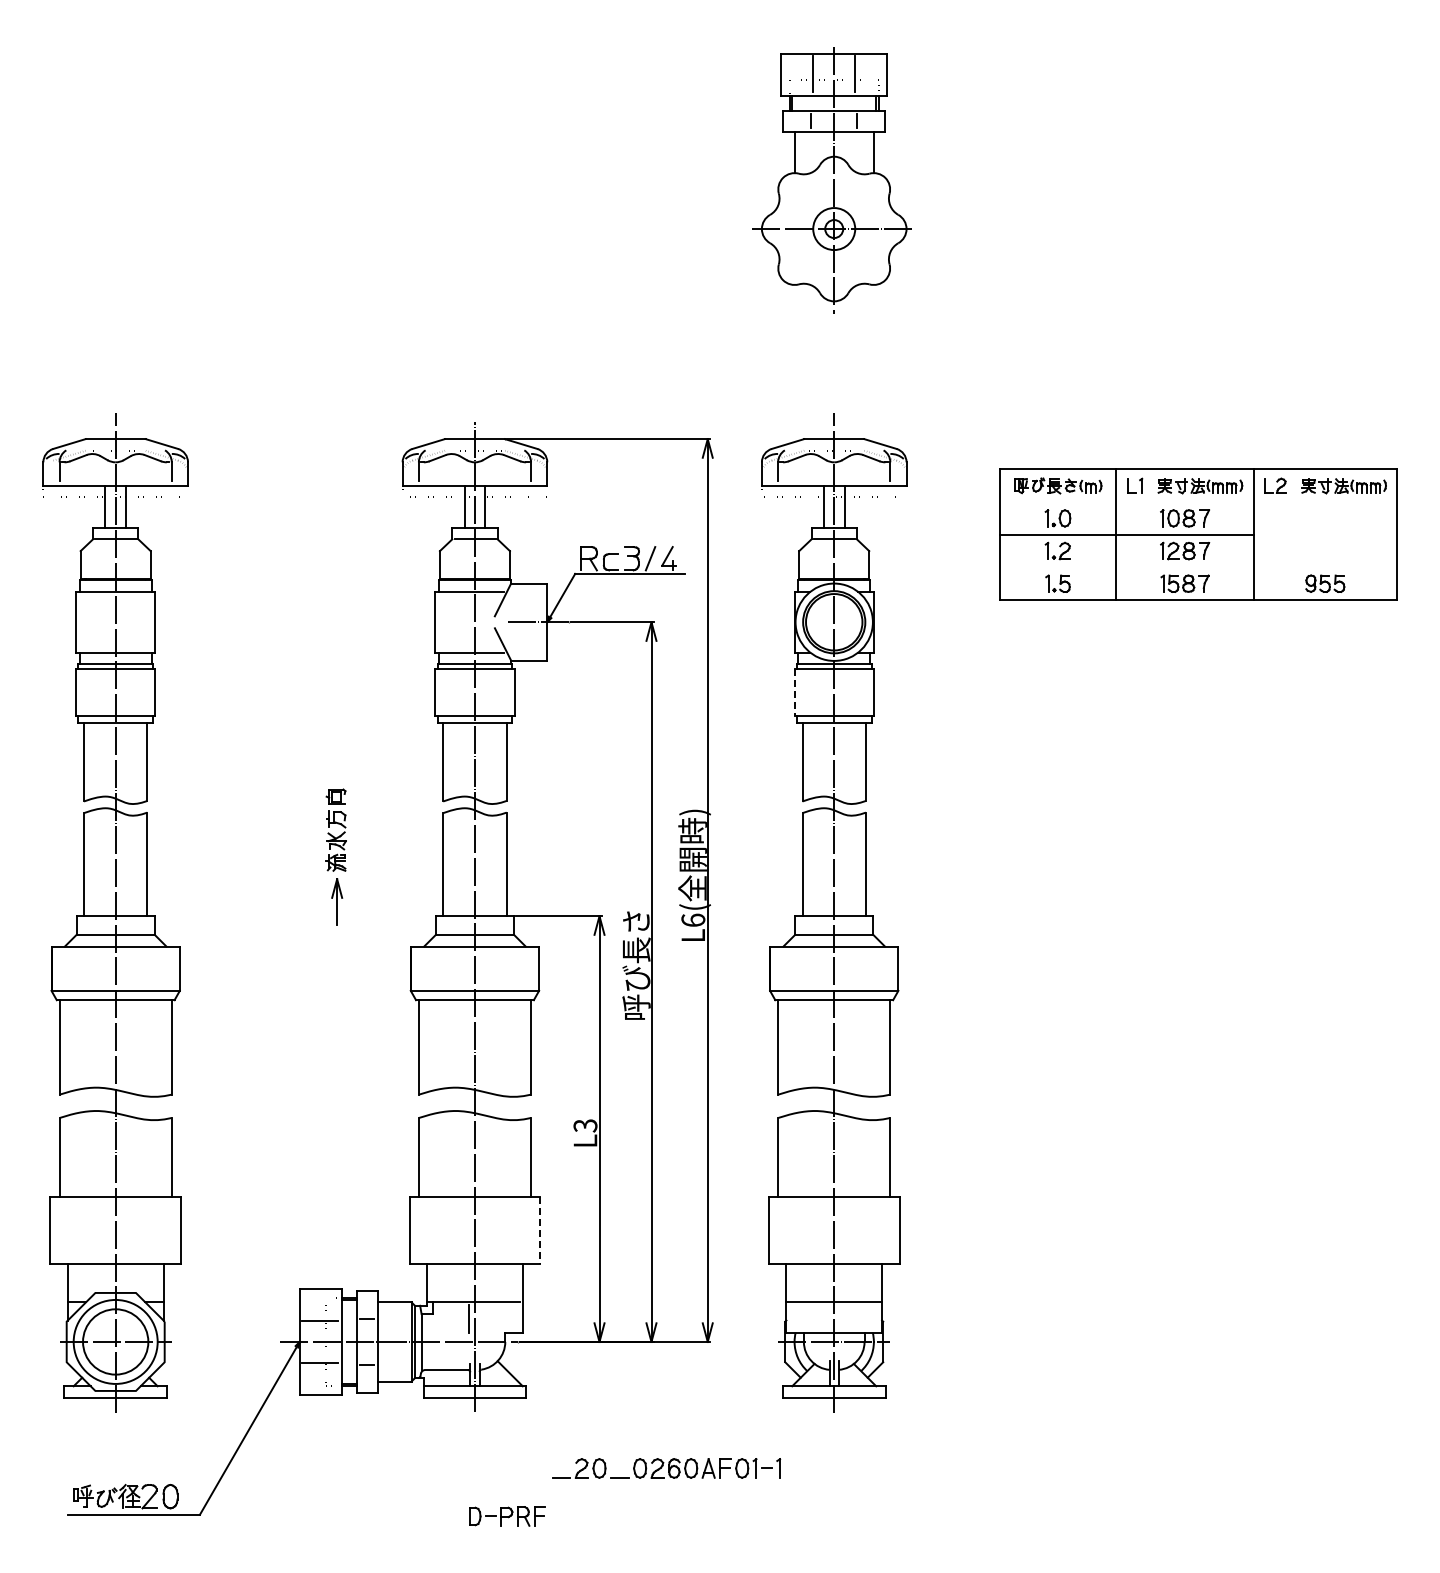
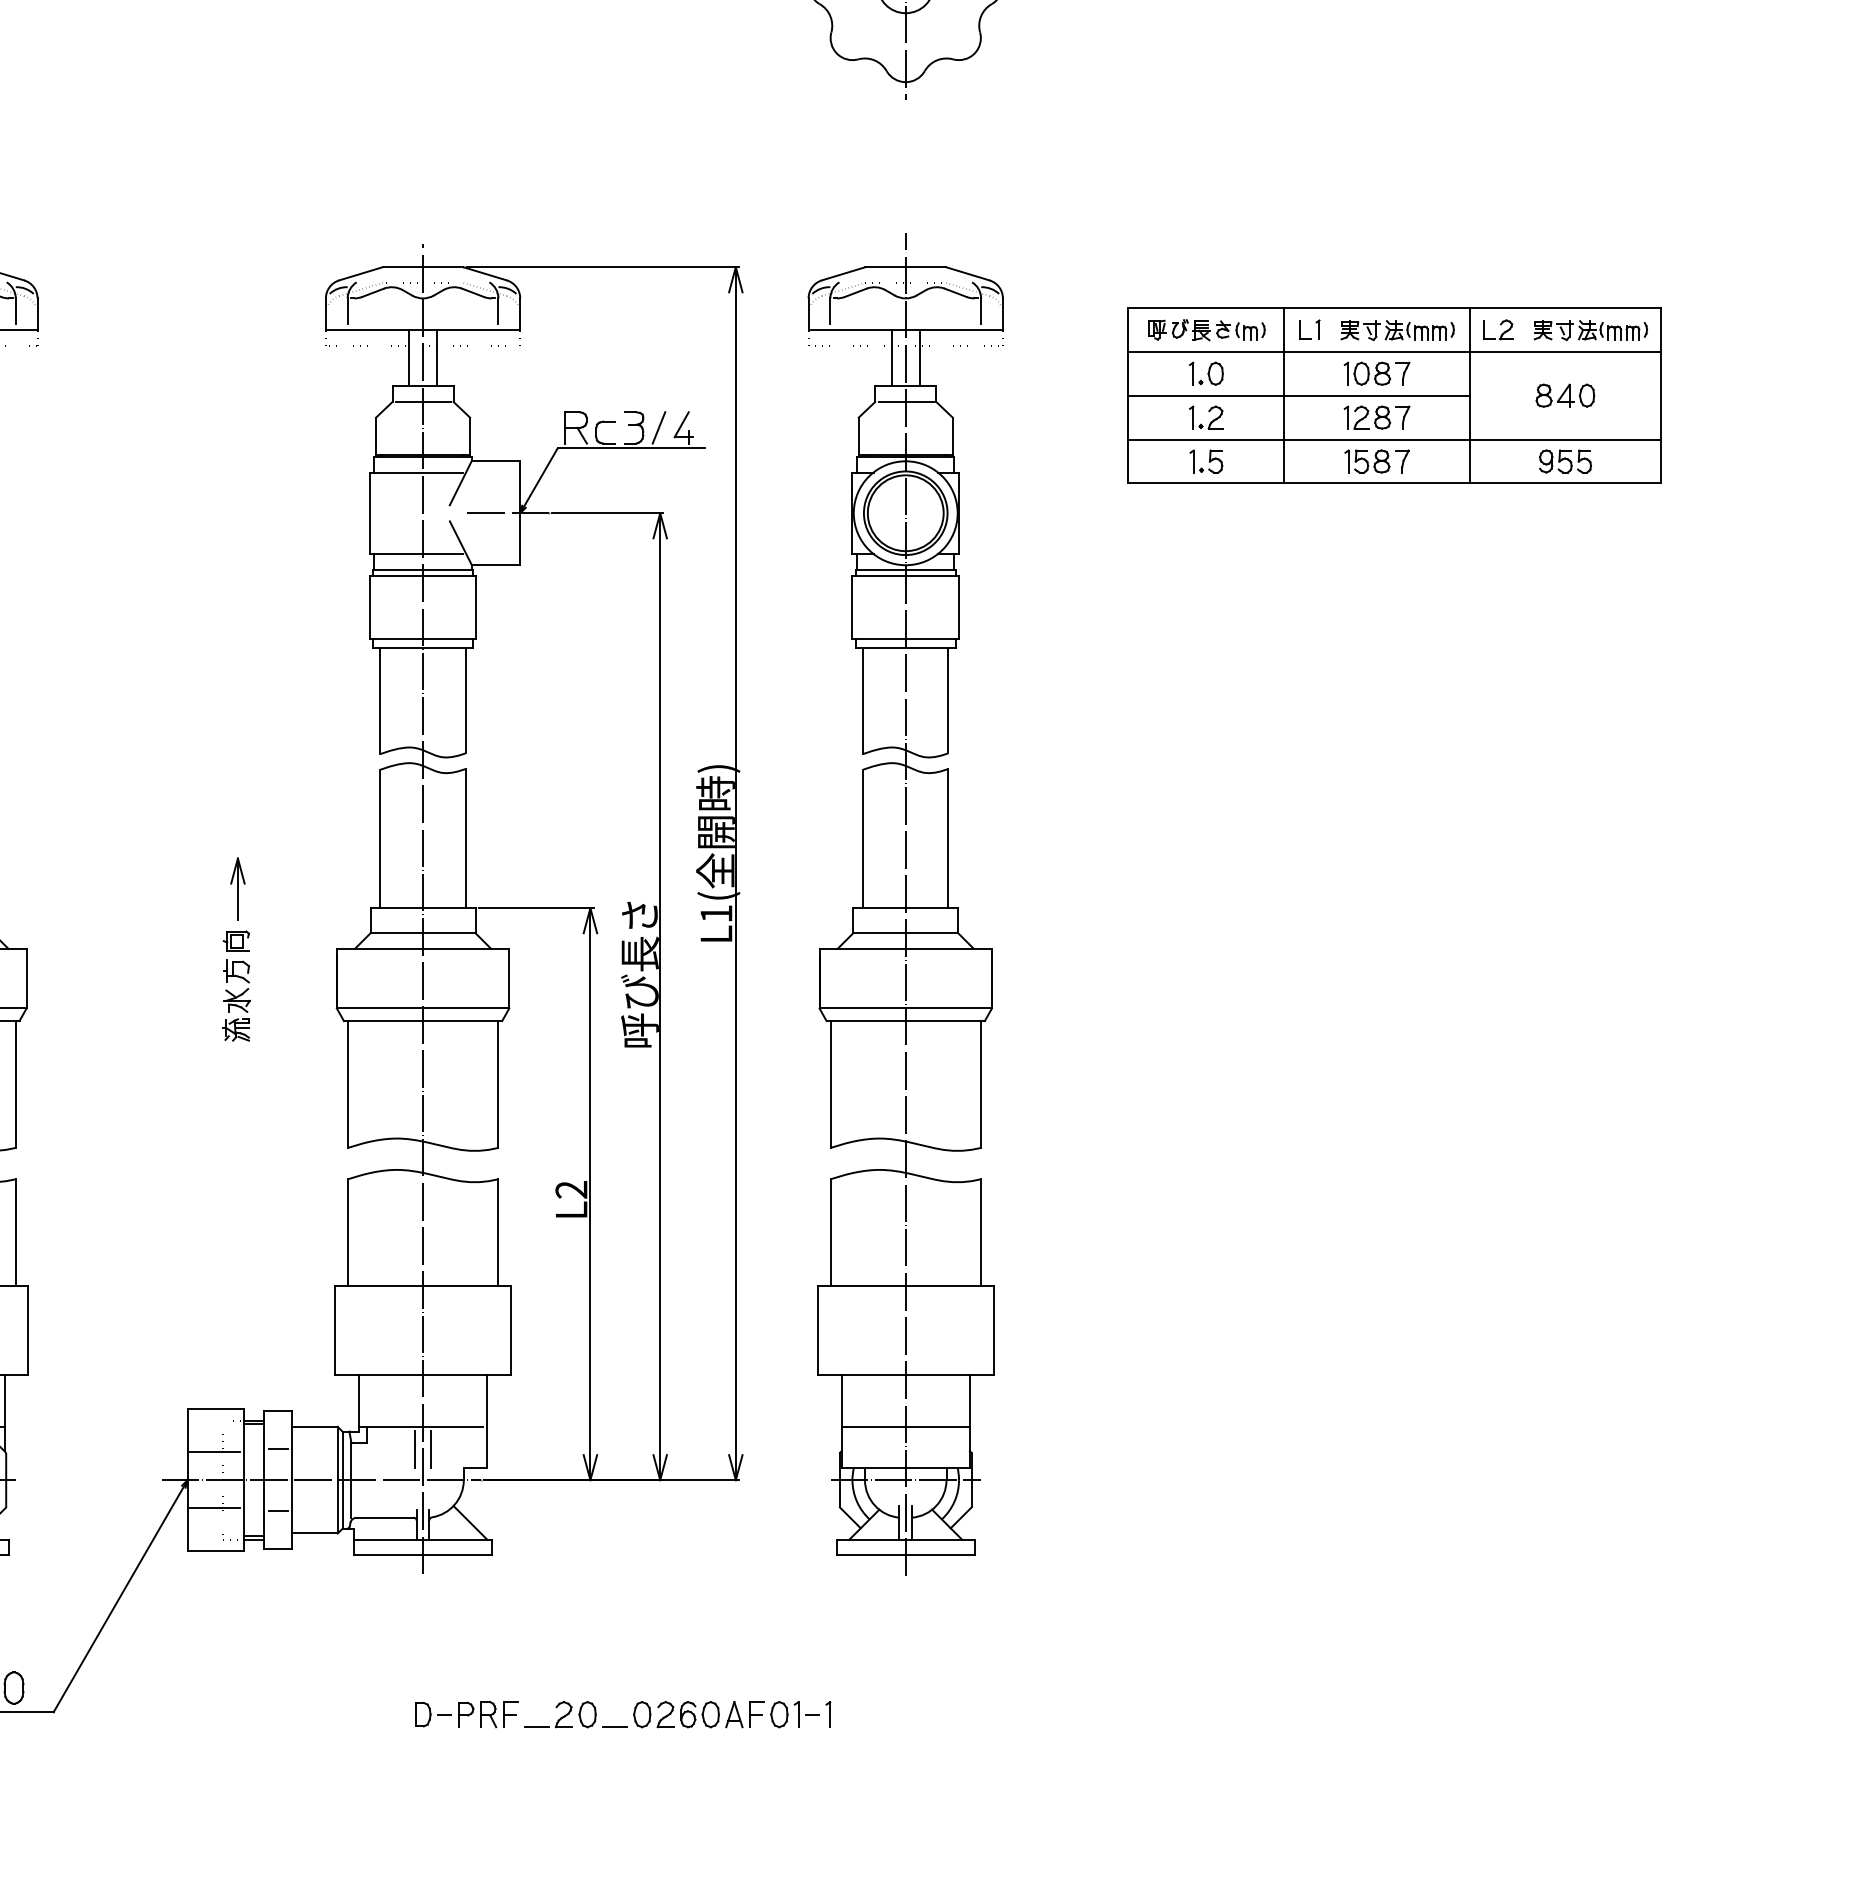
line: (1198, 502) -> (1395, 352), added
part: (1324, 534) -> (1564, 395), added
line: (1198, 567) -> (1395, 439), added
line: (794, 692) -> (852, 607), dashed -> solid
part: (335, 829) -> (235, 985), moved
text: (693, 919) -> (716, 912), L6( -> L1(
text: (585, 1125) -> (571, 1189), L3 -> L2
line: (540, 1231) -> (511, 1331), dashed -> solid
line: (480, 1318) -> (430, 1448), added
part: (666, 1468) -> (677, 1714), moved

